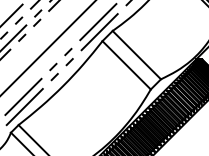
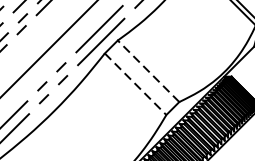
line: (136, 54) -> (148, 70), solid -> dashed
line: (127, 65) -> (136, 84), solid -> dashed

